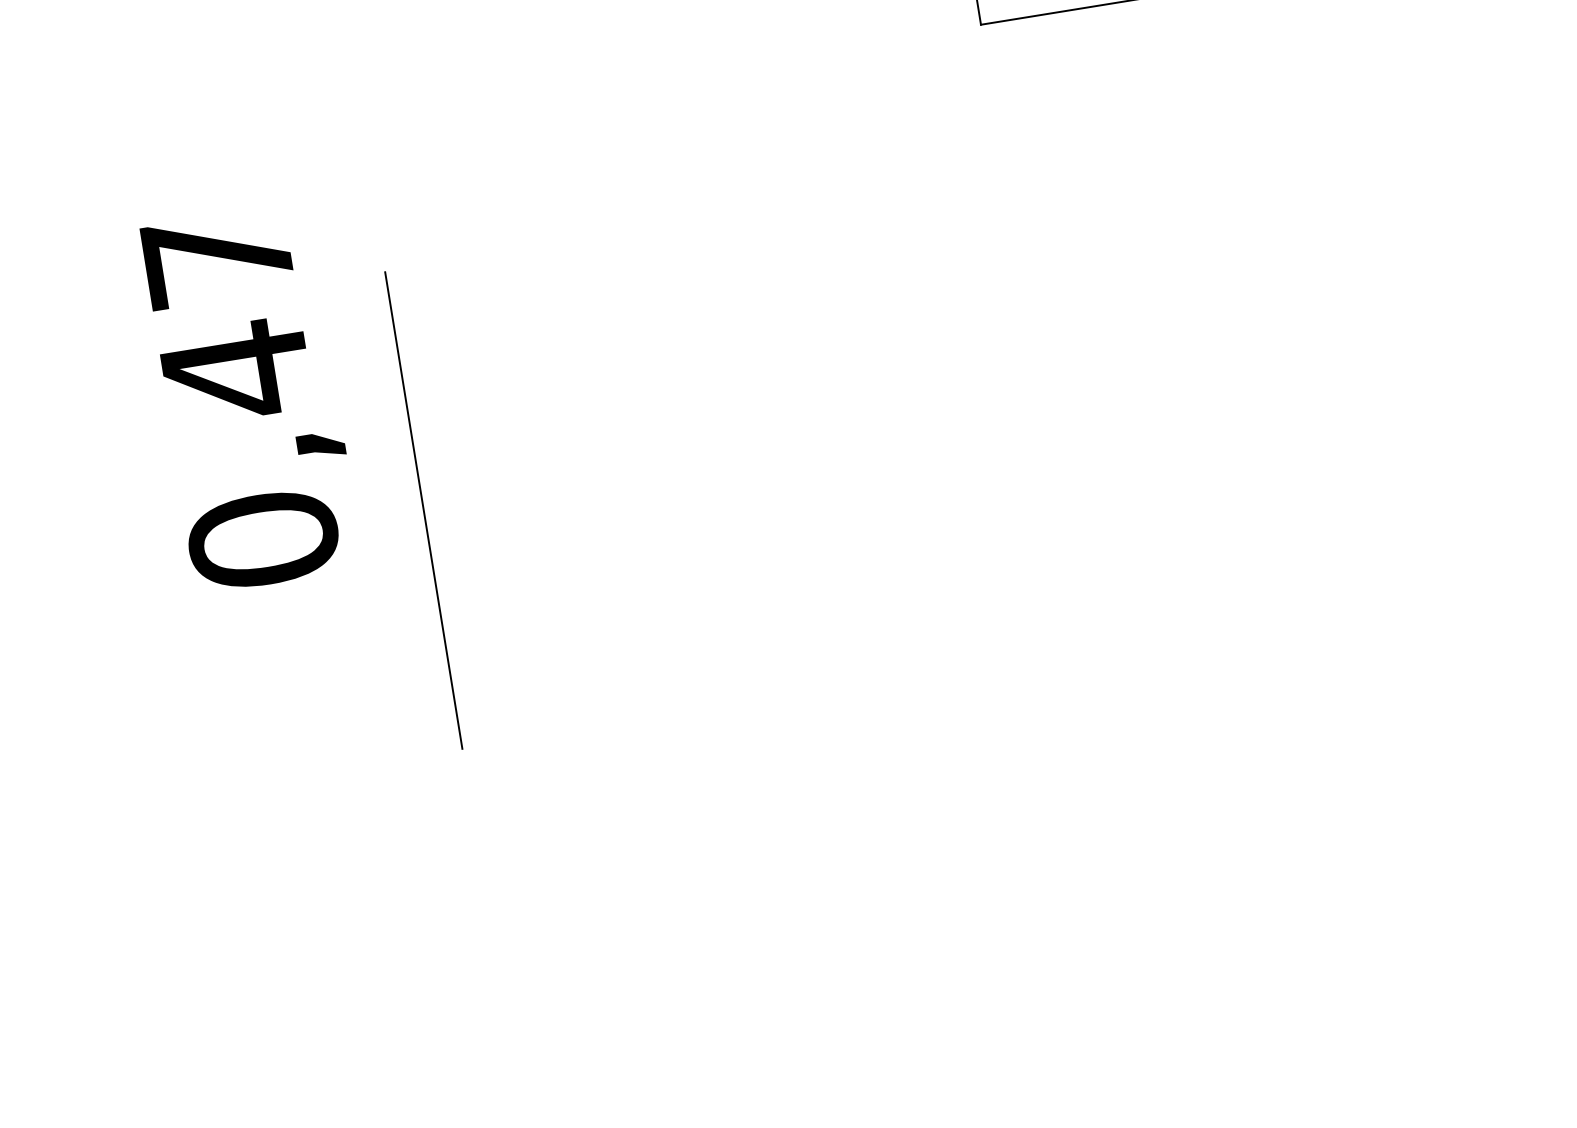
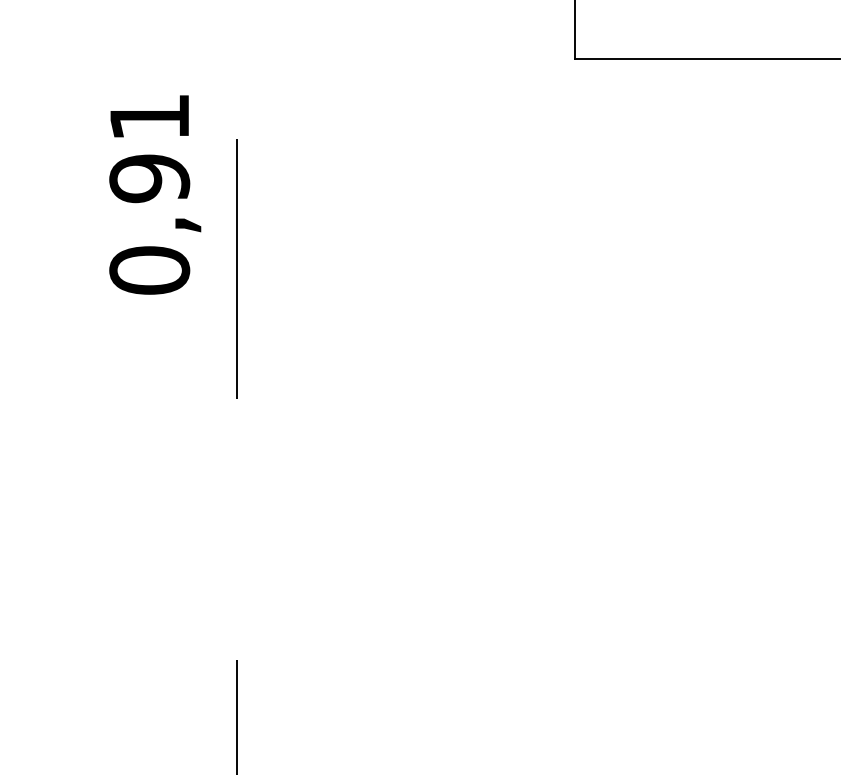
text: (227, 317) -> (149, 149), 0,47 -> 0,91

